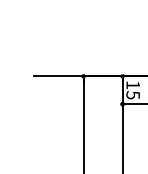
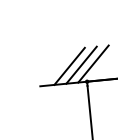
line: (66, 58) -> (69, 66), added
line: (79, 58) -> (81, 65), added
line: (91, 58) -> (92, 64), added

